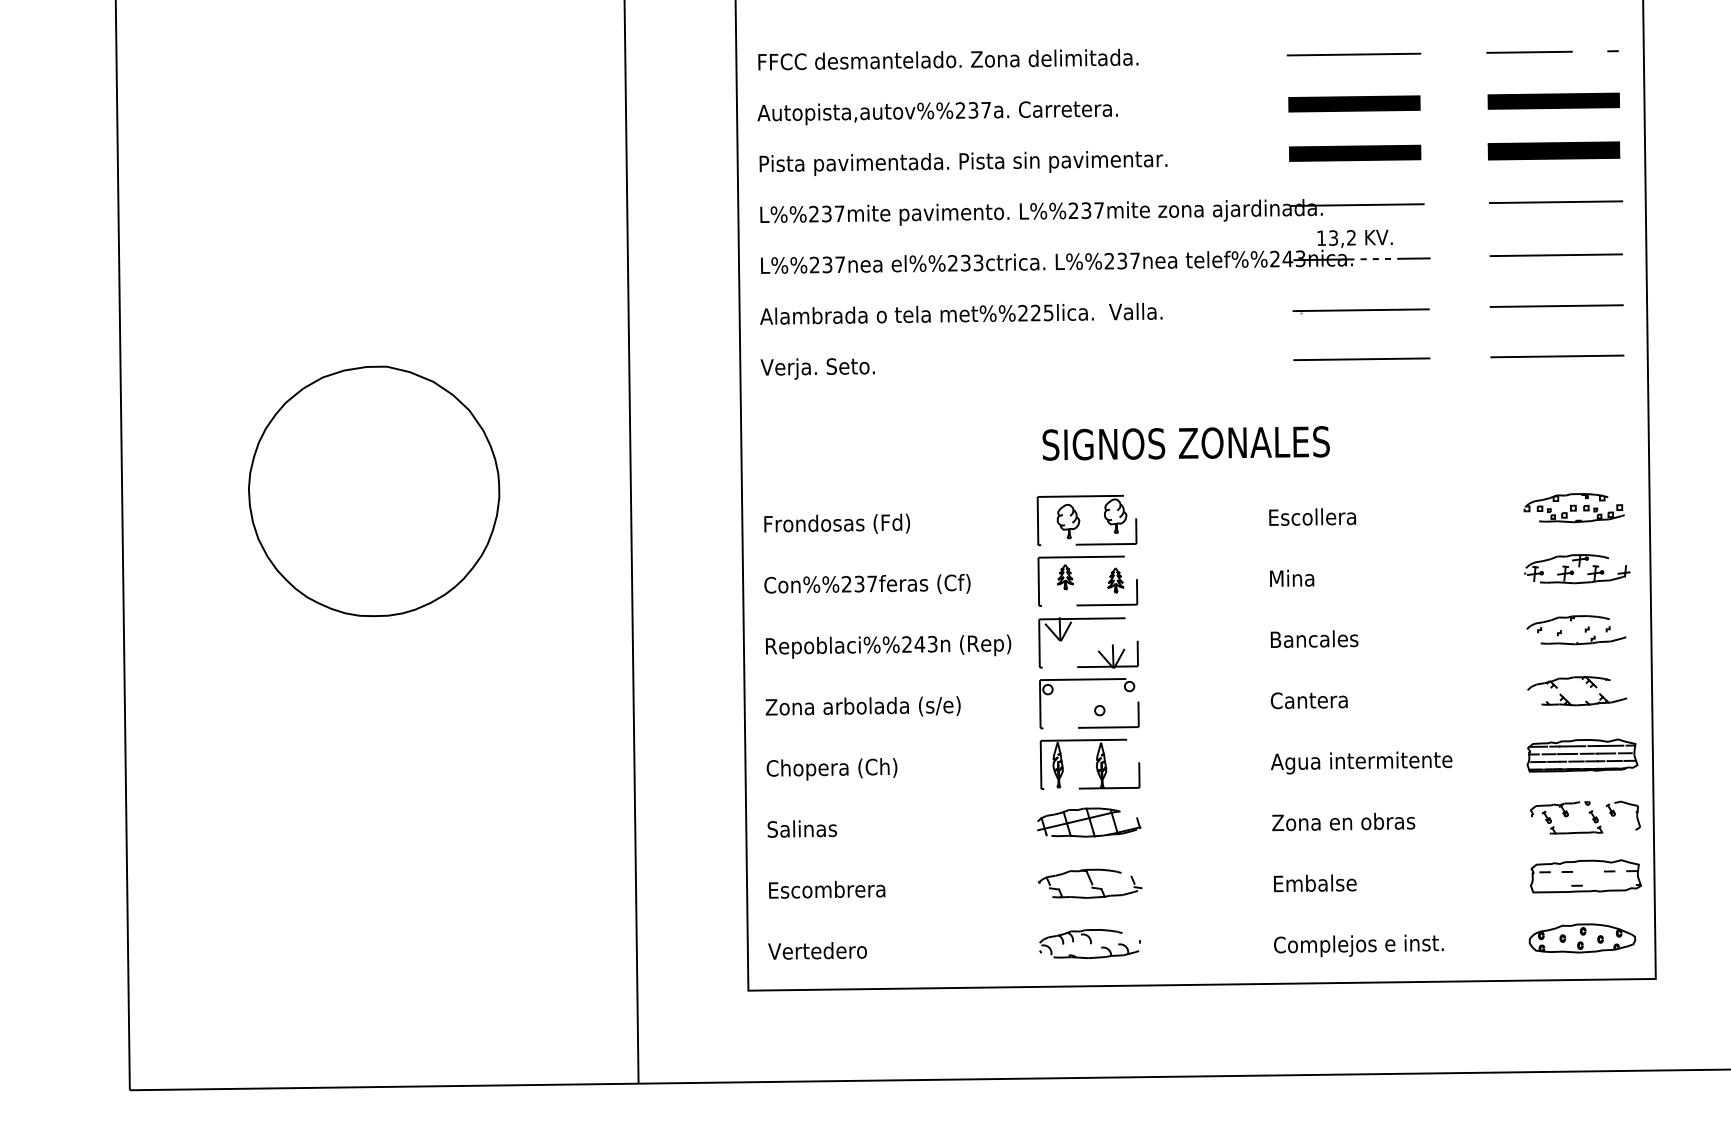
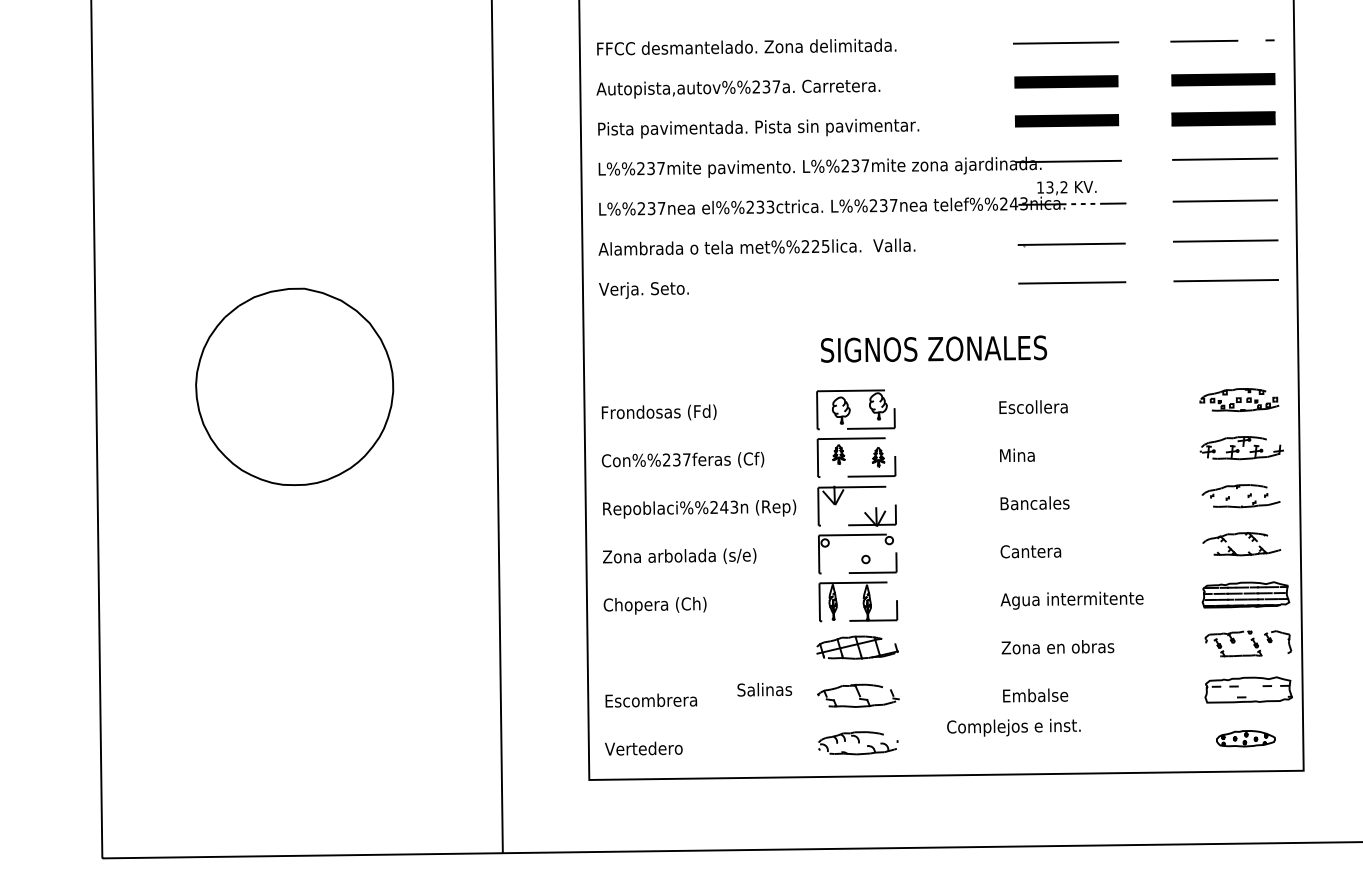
text: (801, 828) -> (764, 689), moved
part: (1581, 937) -> (1245, 738), size x0.7
text: (1358, 945) -> (1013, 727), moved

